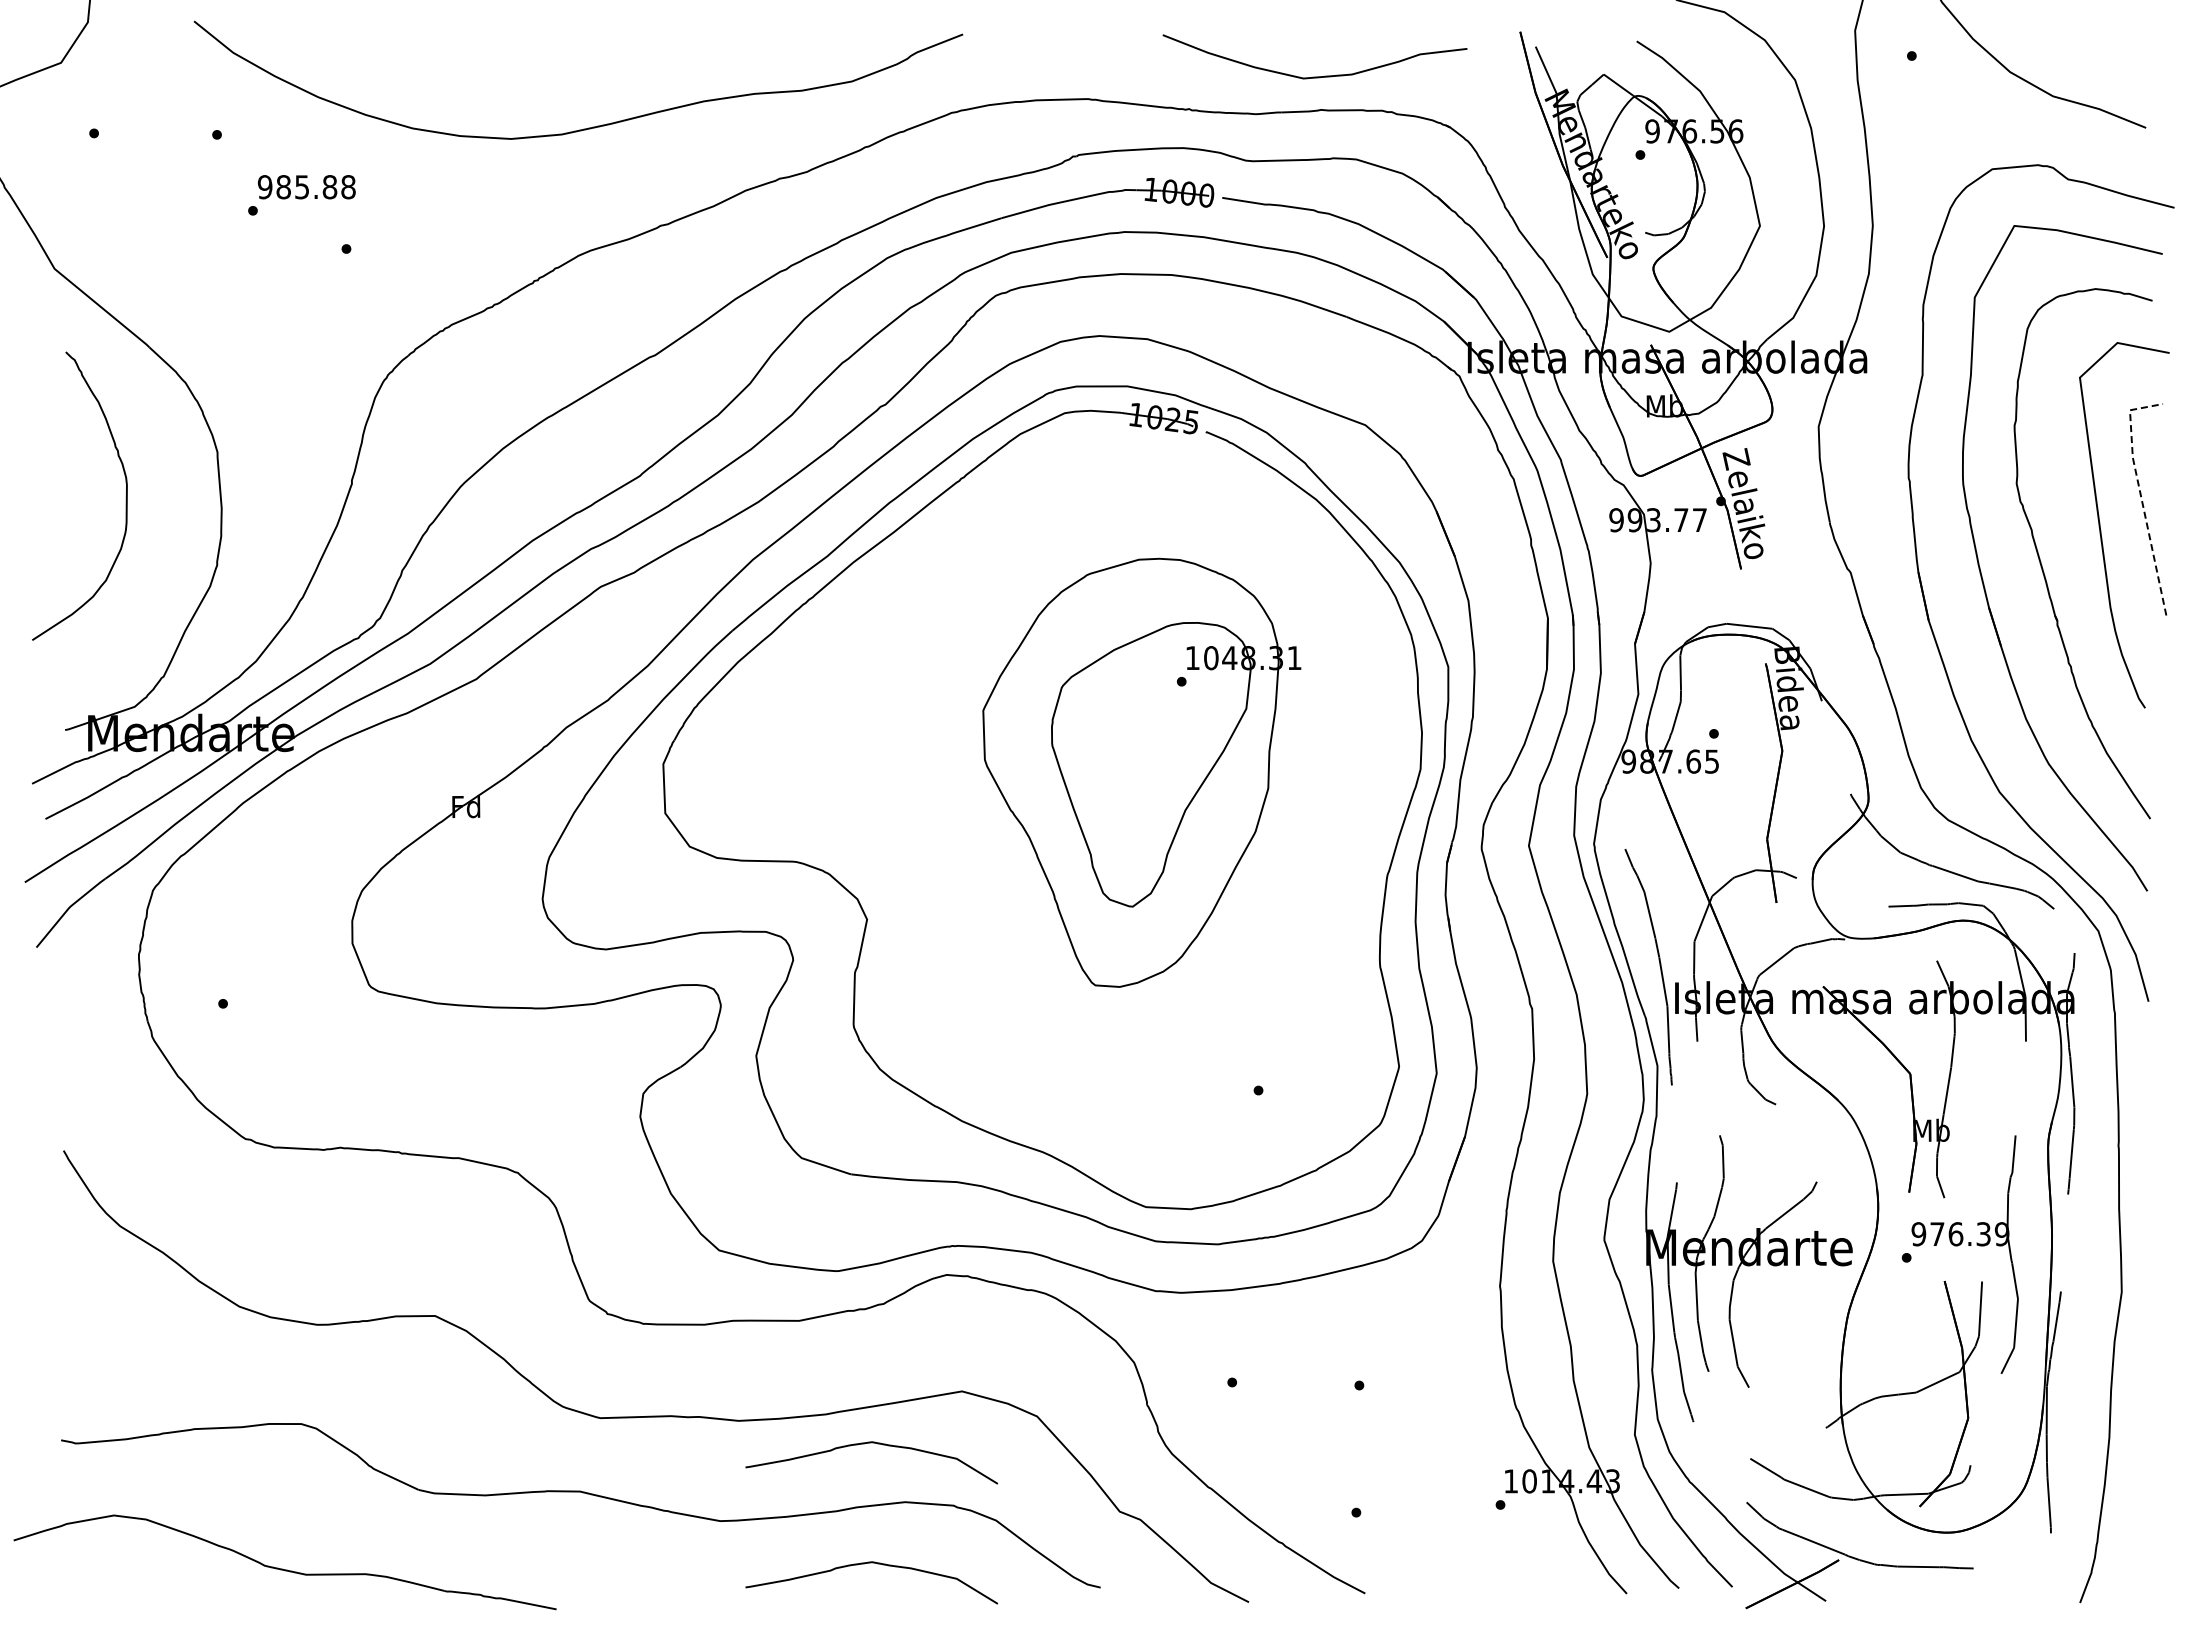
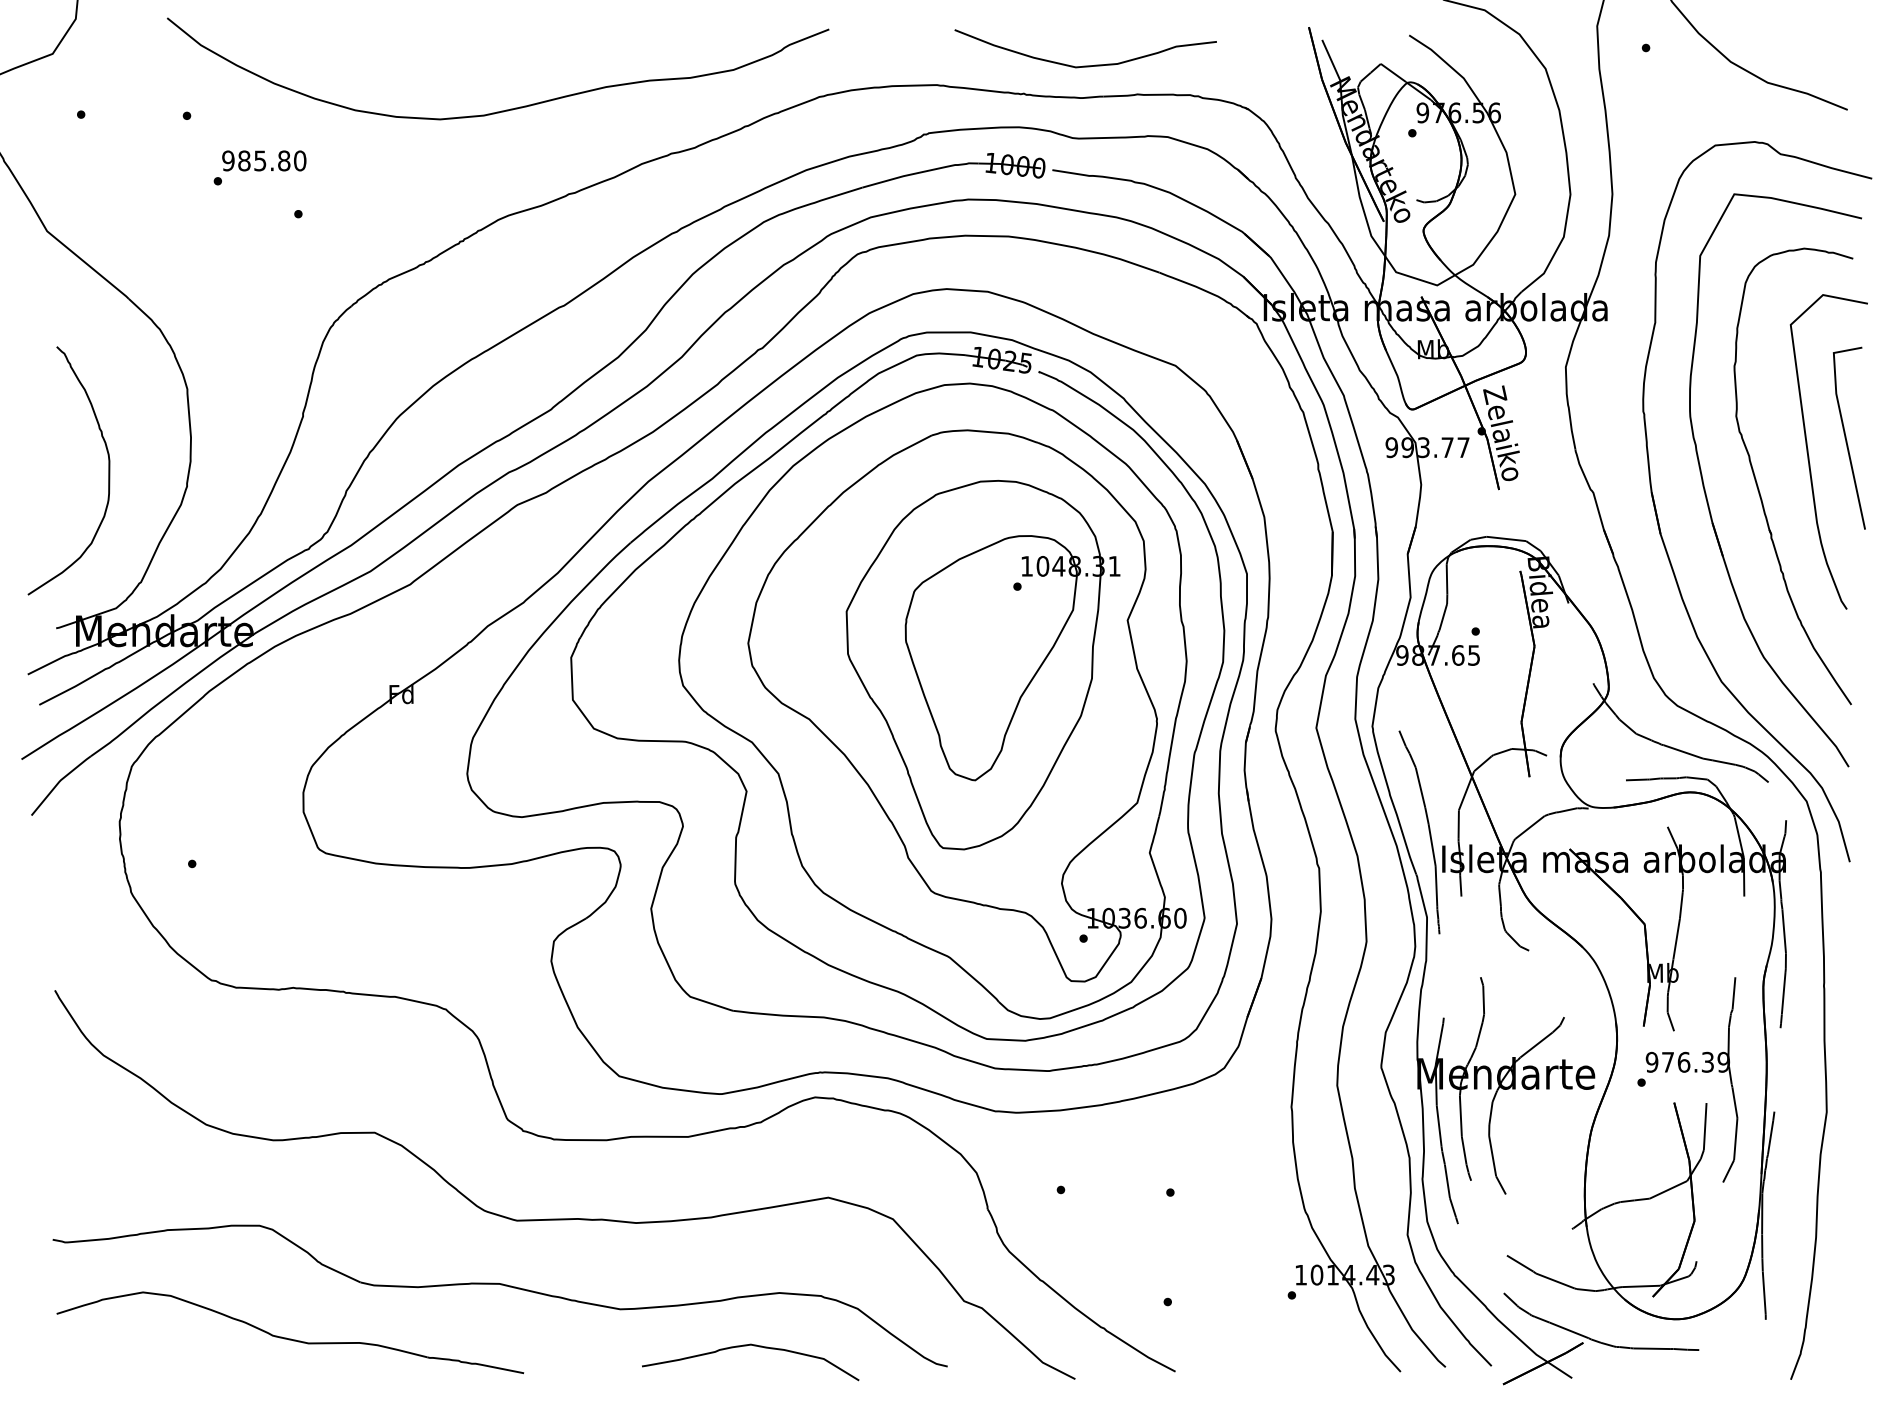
curve: (1314, 76) -> (1085, 65), moved
text: (348, 187) -> (300, 161), 985.88 -> 985.80
line: (2140, 495) -> (1842, 426), dashed -> solid
curve: (125, 497) -> (108, 471), moved
part: (1083, 814) -> (932, 700), added
curve: (877, 1444) -> (755, 1243), removed
part: (282, 1568) -> (288, 1338), moved

